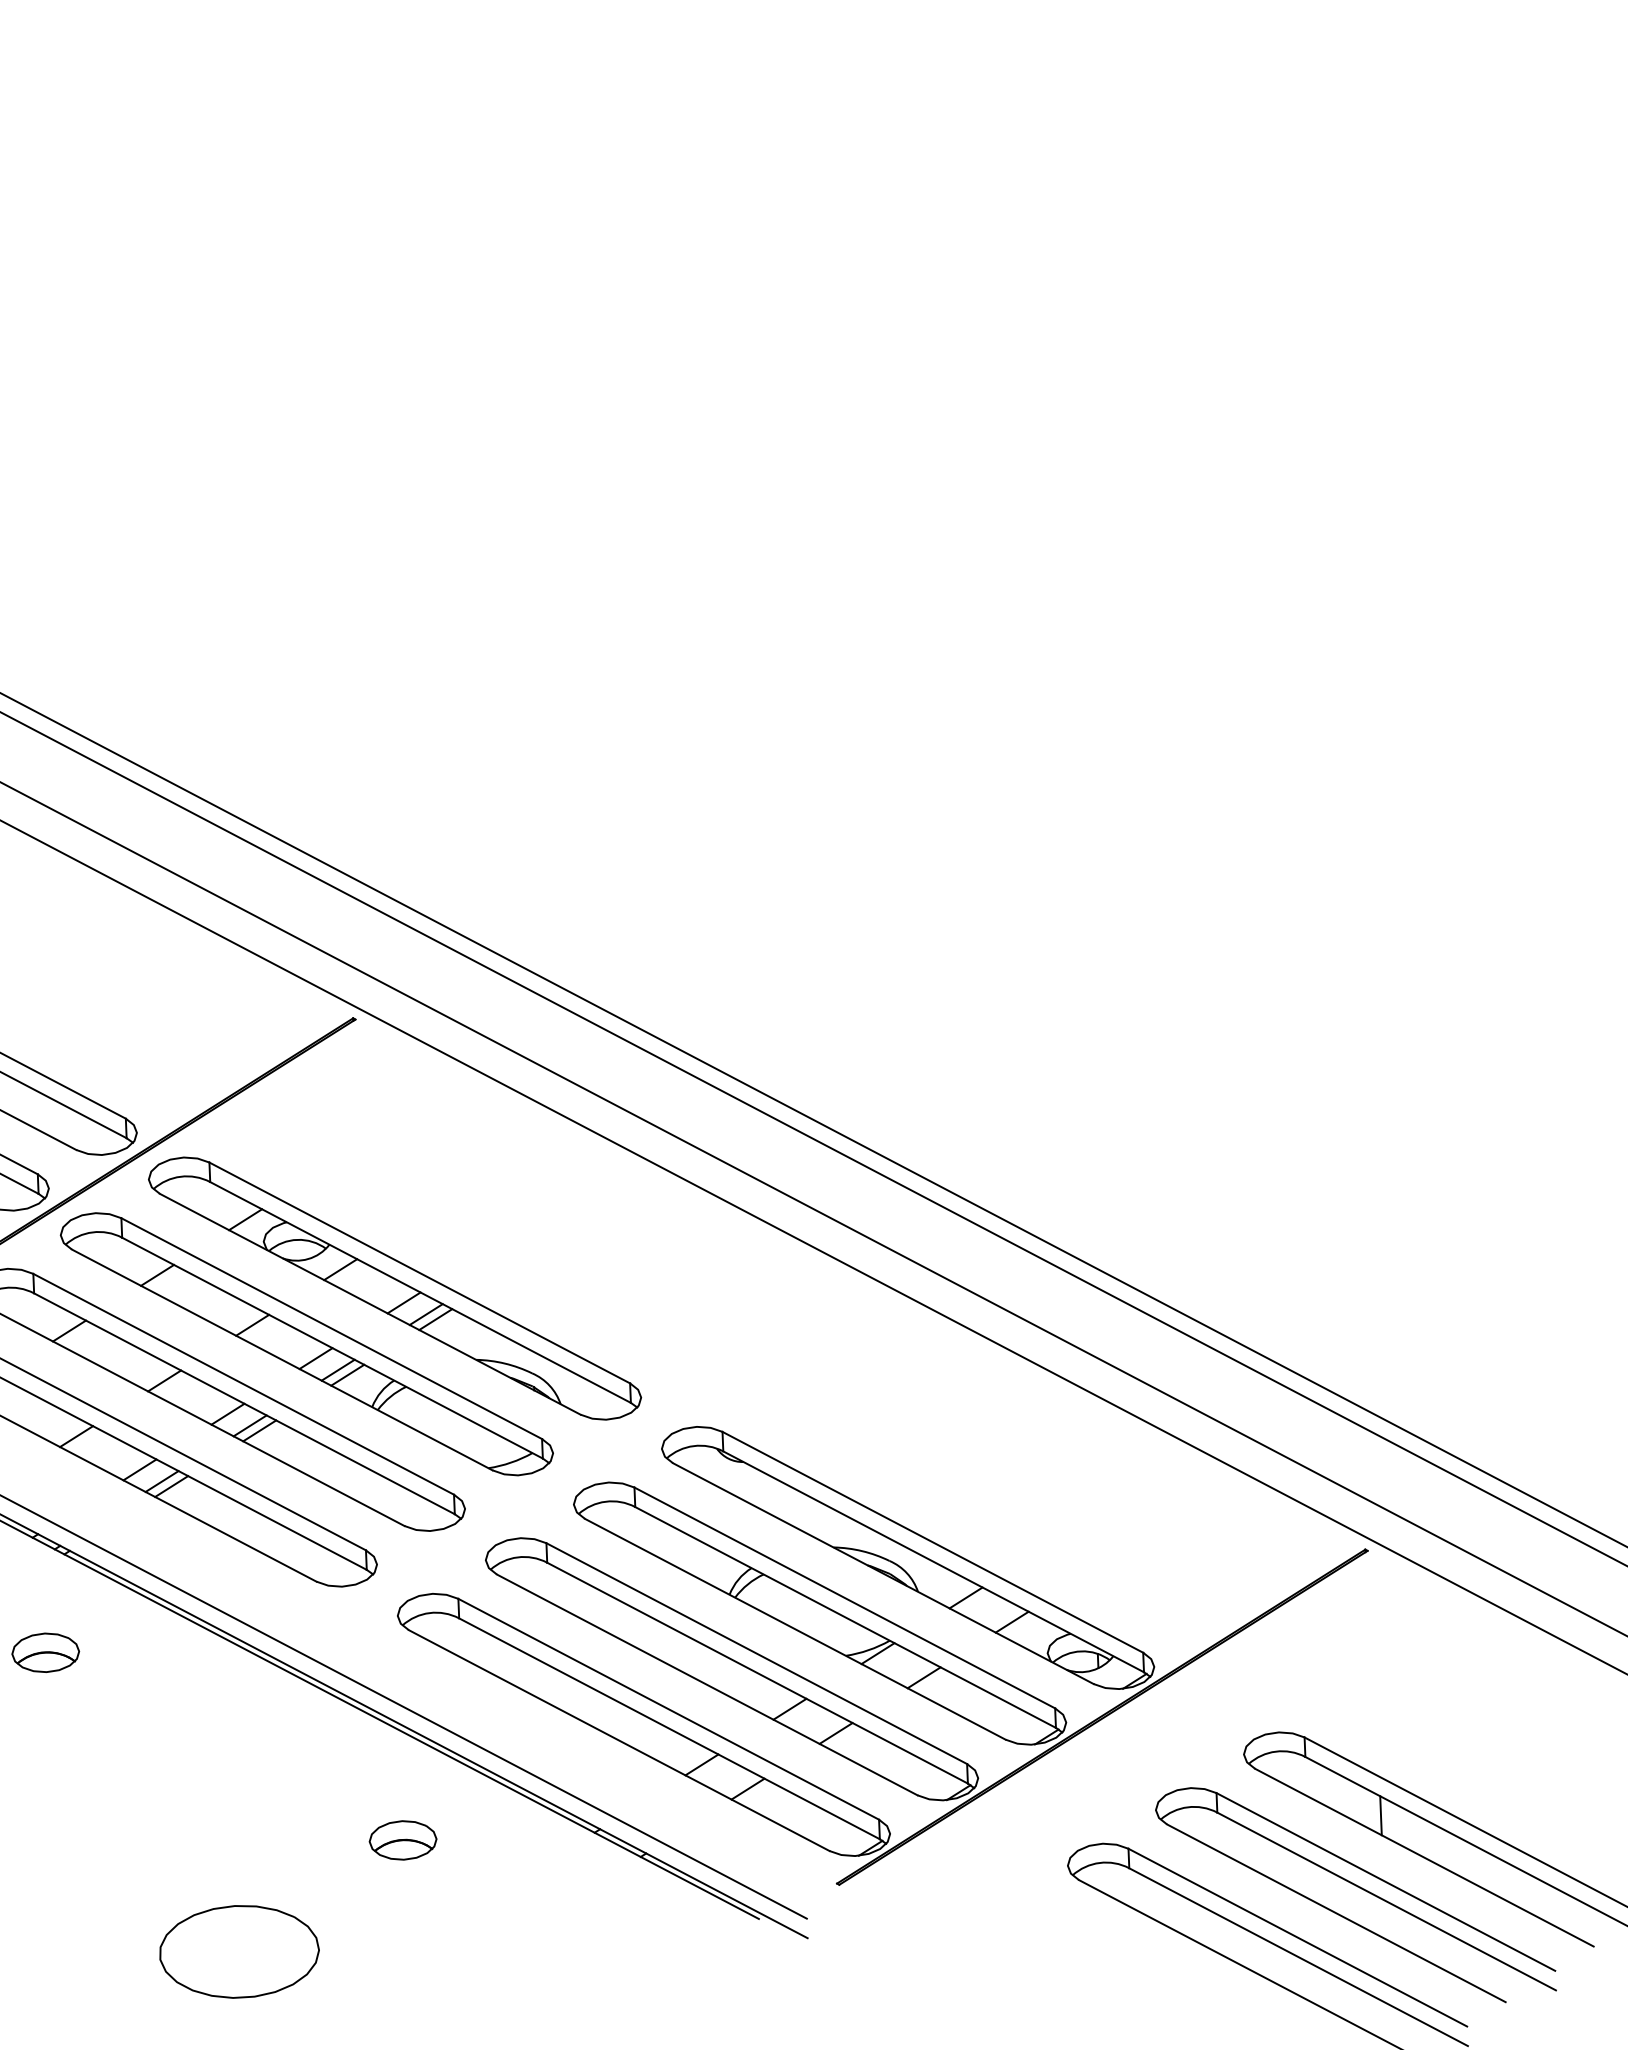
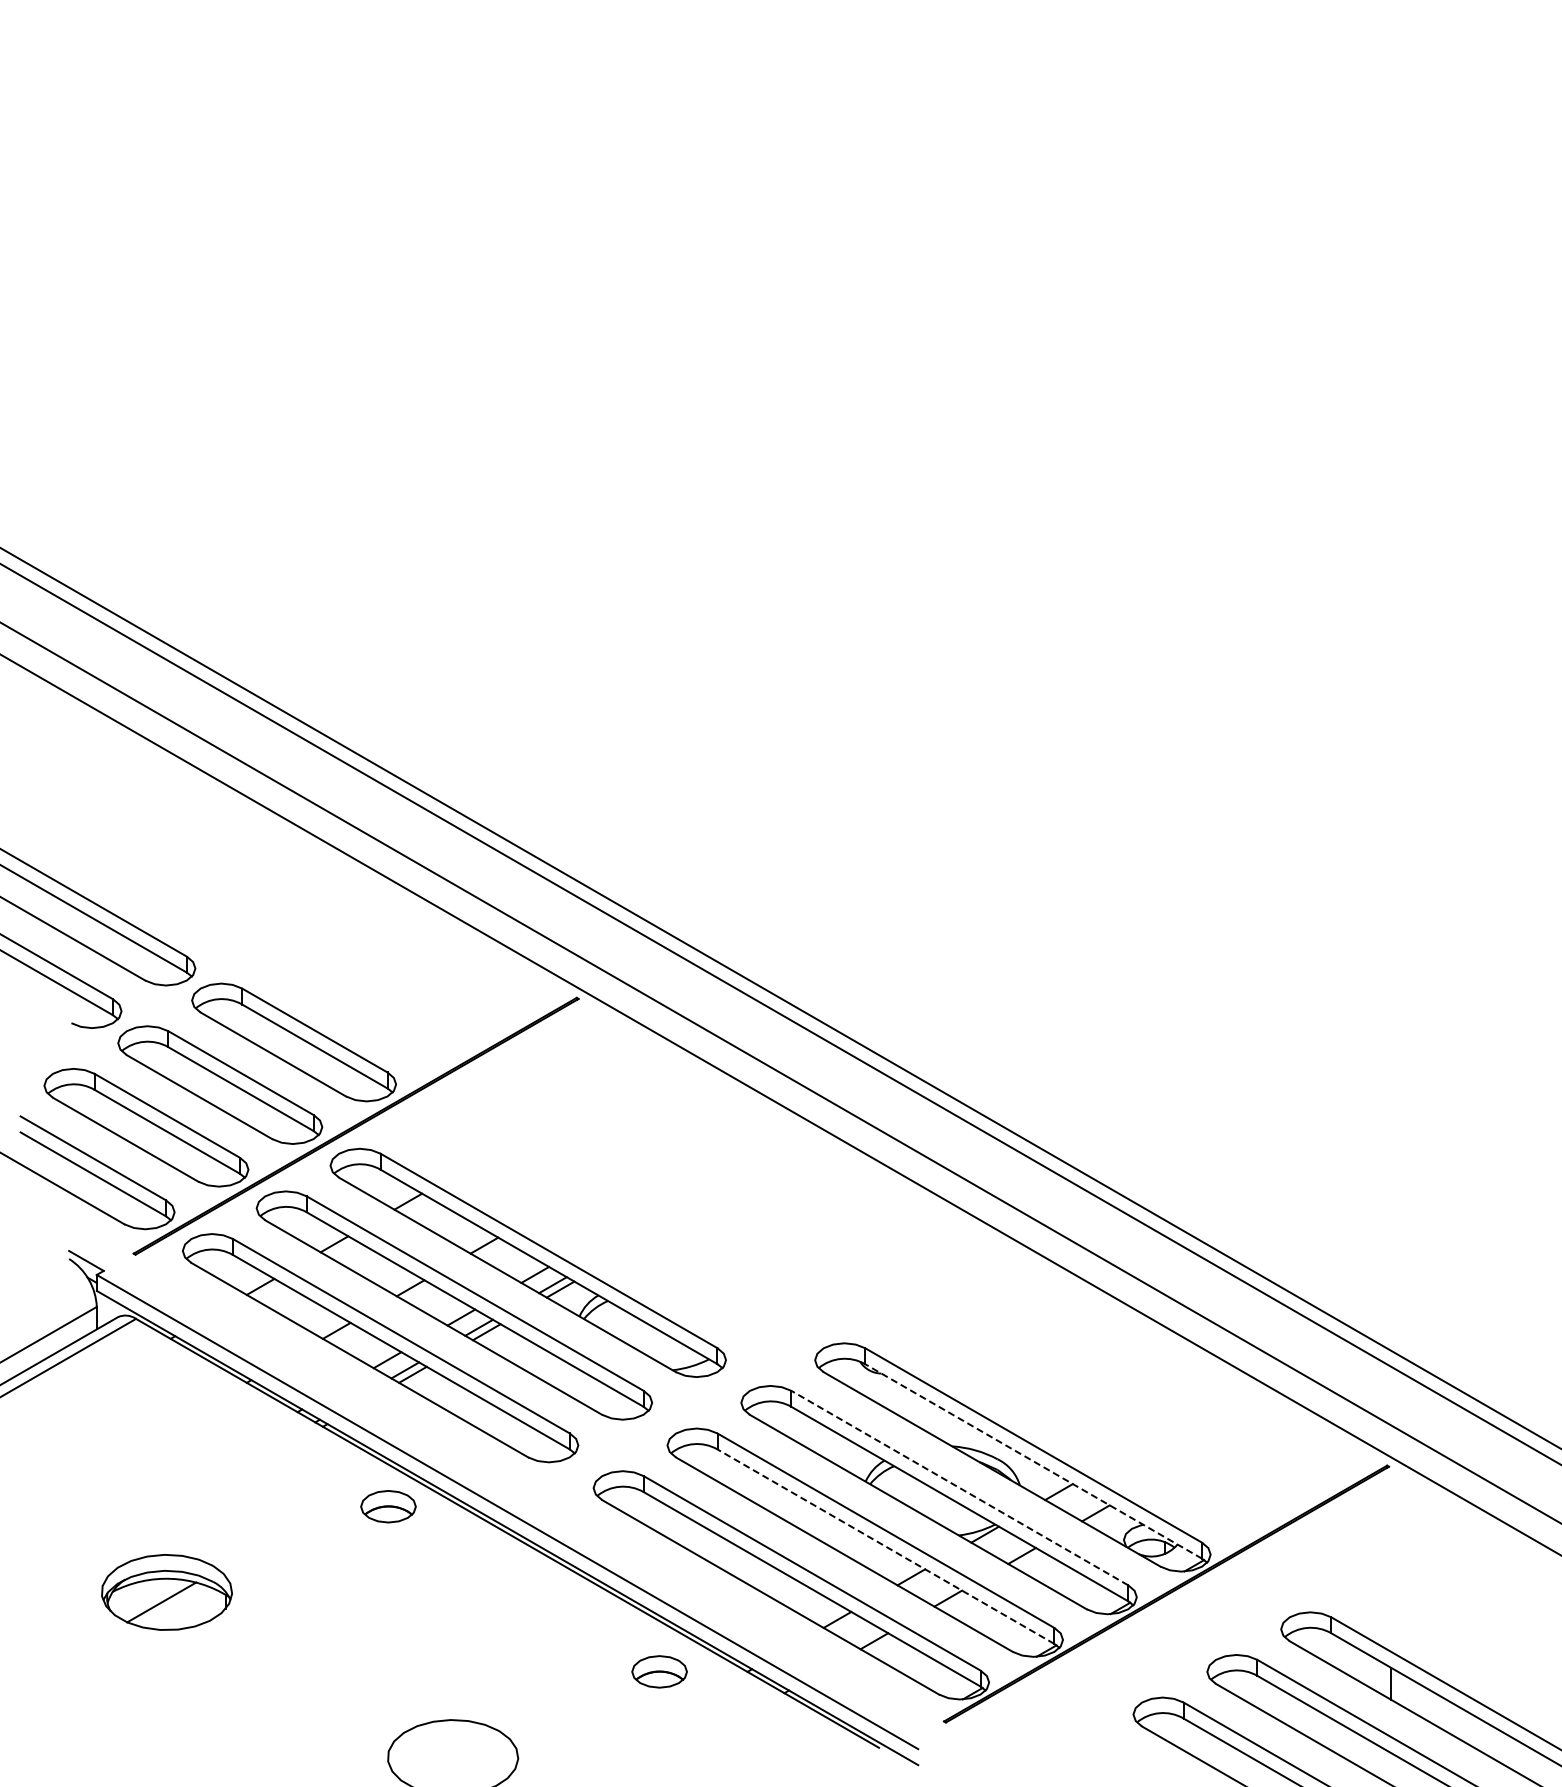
part: (394, 1288) -> (601, 1220), removed
line: (933, 1561) -> (1033, 1461), solid -> dashed
line: (844, 1597) -> (959, 1487), solid -> dashed
part: (45, 1652) -> (388, 1506), moved
line: (756, 1672) -> (885, 1546), solid -> dashed
part: (402, 1839) -> (659, 1671), moved

